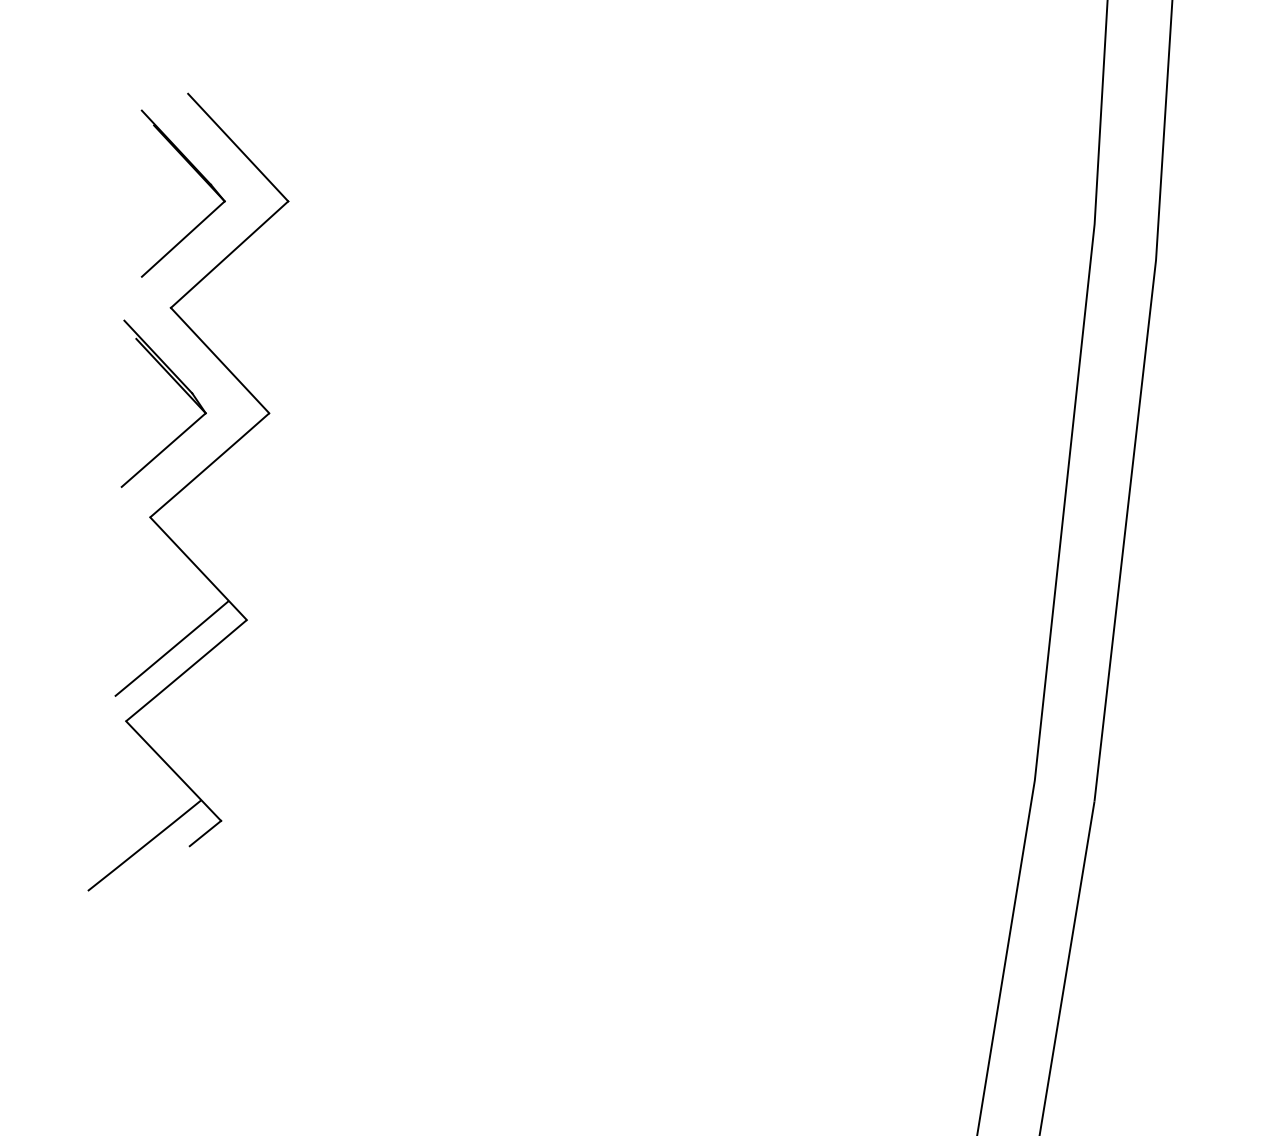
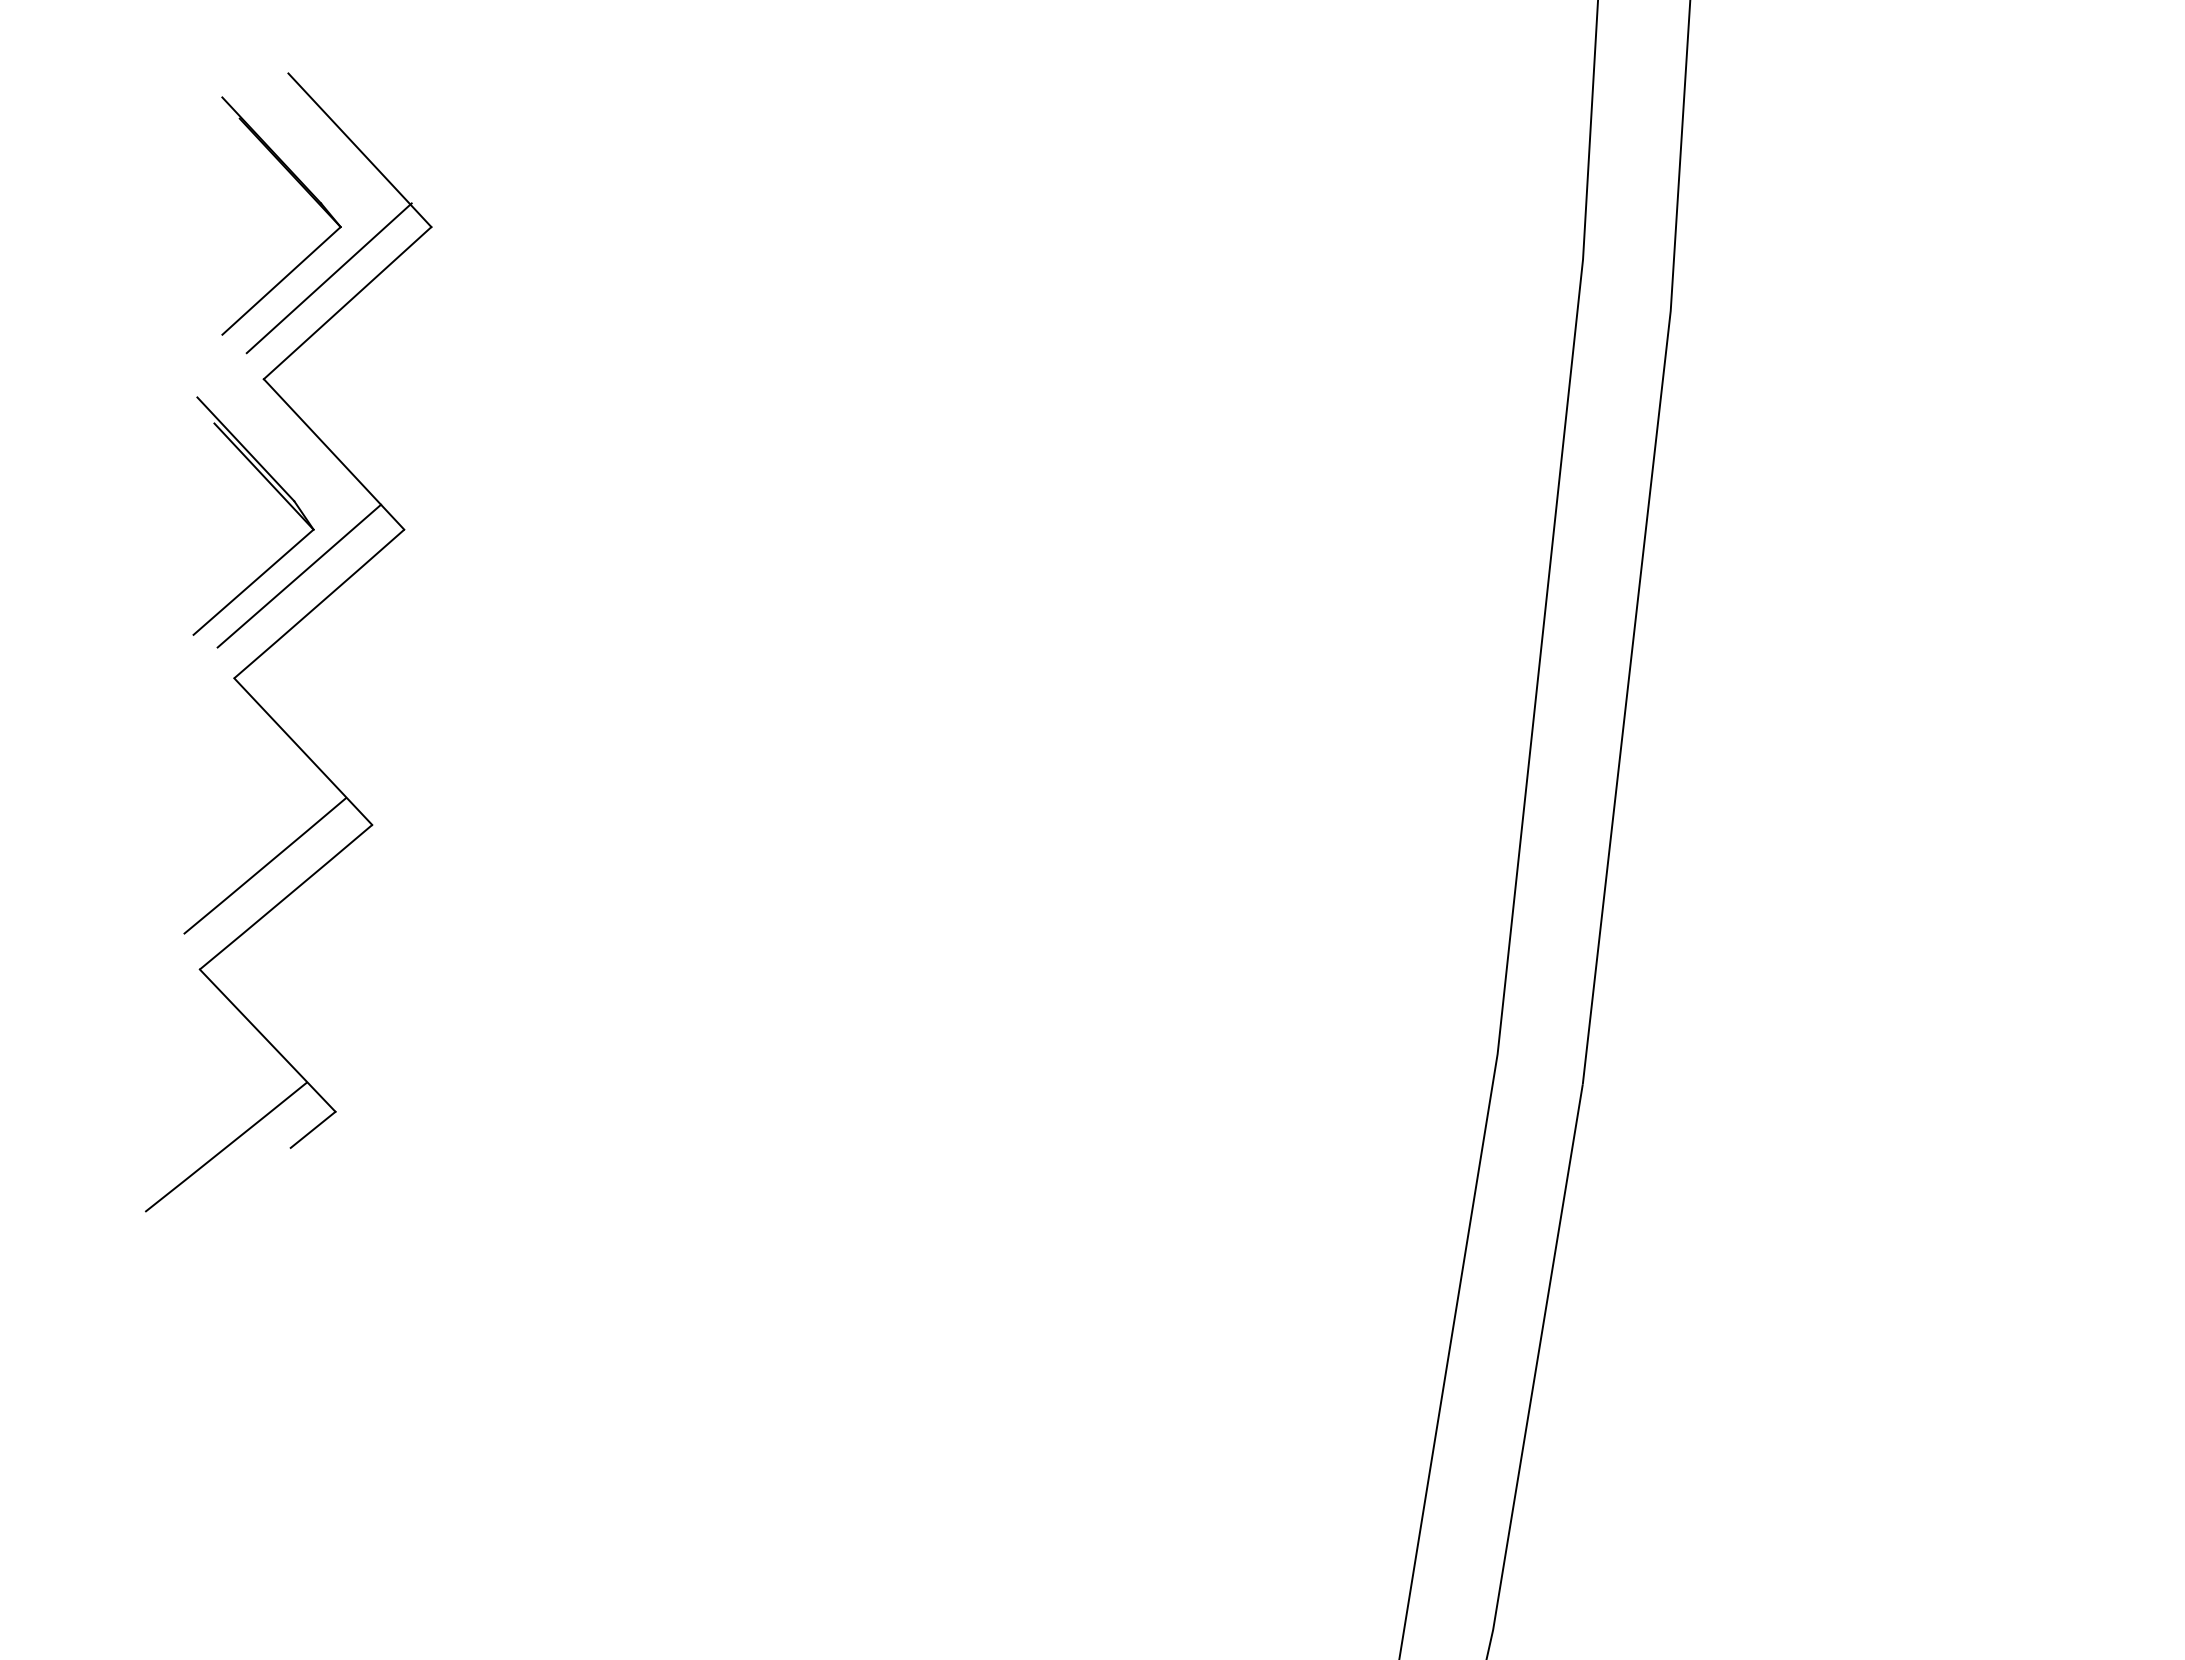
line: (216, 237) -> (328, 278), added
line: (195, 445) -> (299, 575), added

